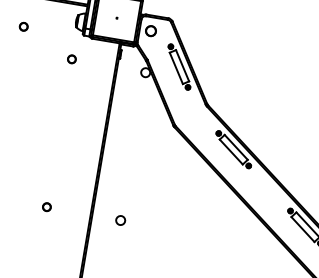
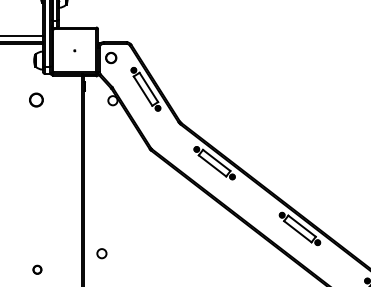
part: (72, 59) -> (36, 99), size x1.6
part: (47, 206) -> (37, 269), moved
circle: (120, 220) -> (101, 253), moved

